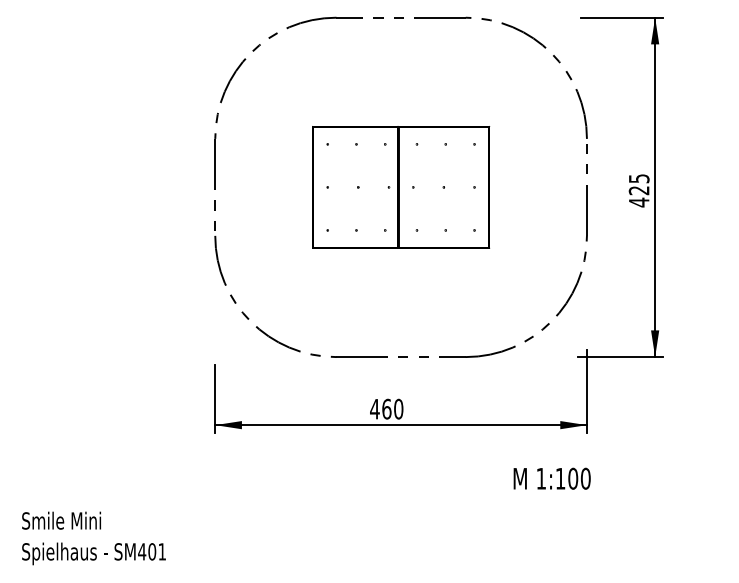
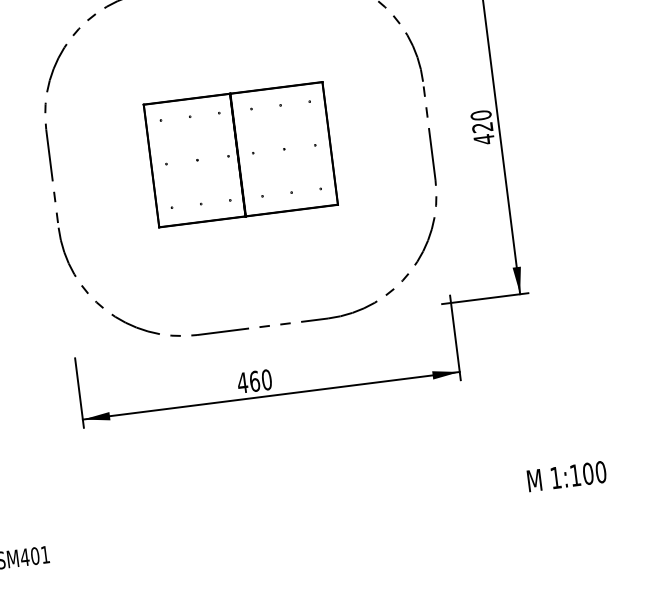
text: (638, 178) -> (480, 115), 425 -> 420
text: (551, 478) -> (566, 476), moved

